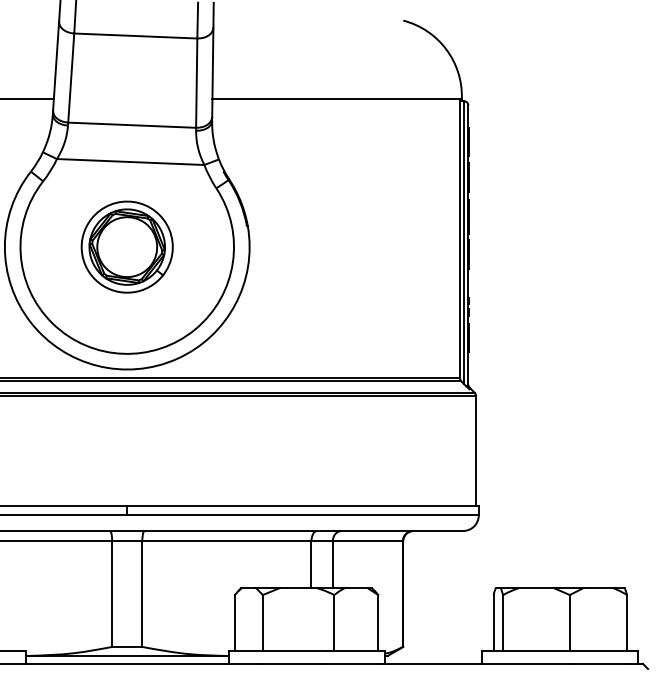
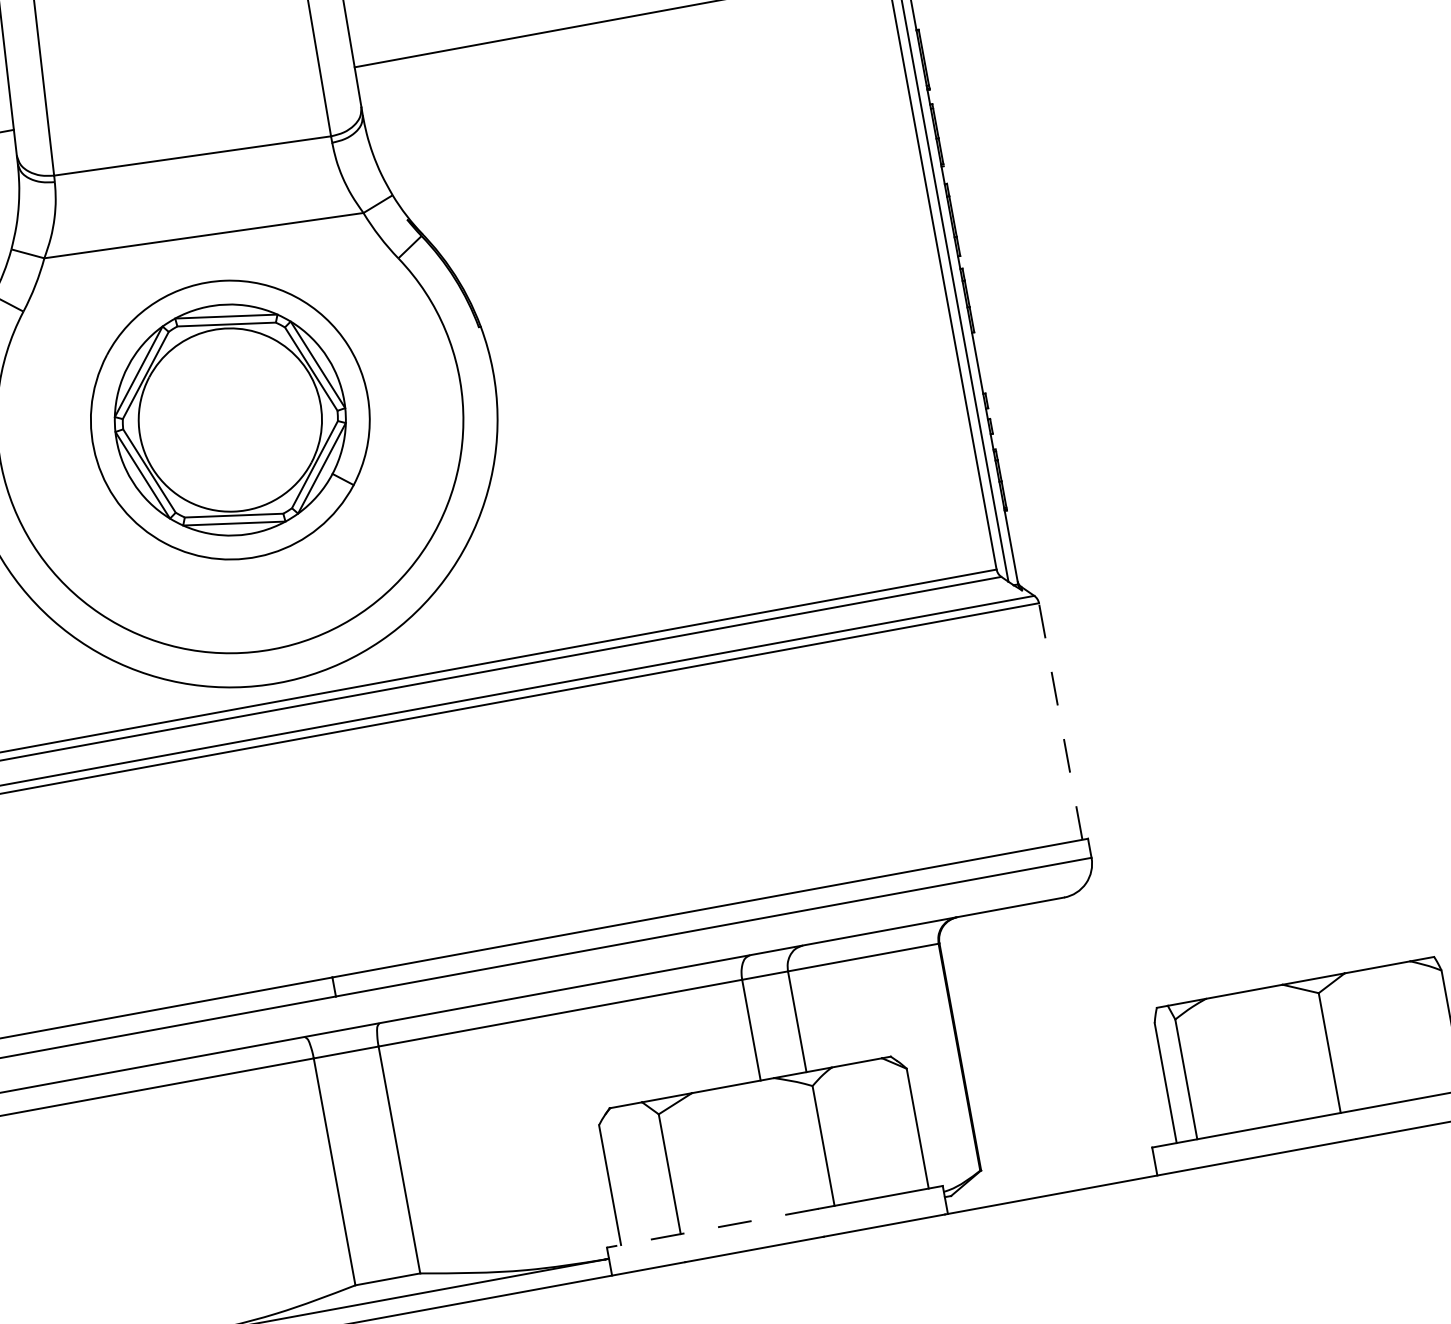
part: (126, 246) -> (228, 418), size x1.4
line: (476, 450) -> (1061, 719), solid -> dashed
line: (277, 650) -> (712, 1227), solid -> dashed

